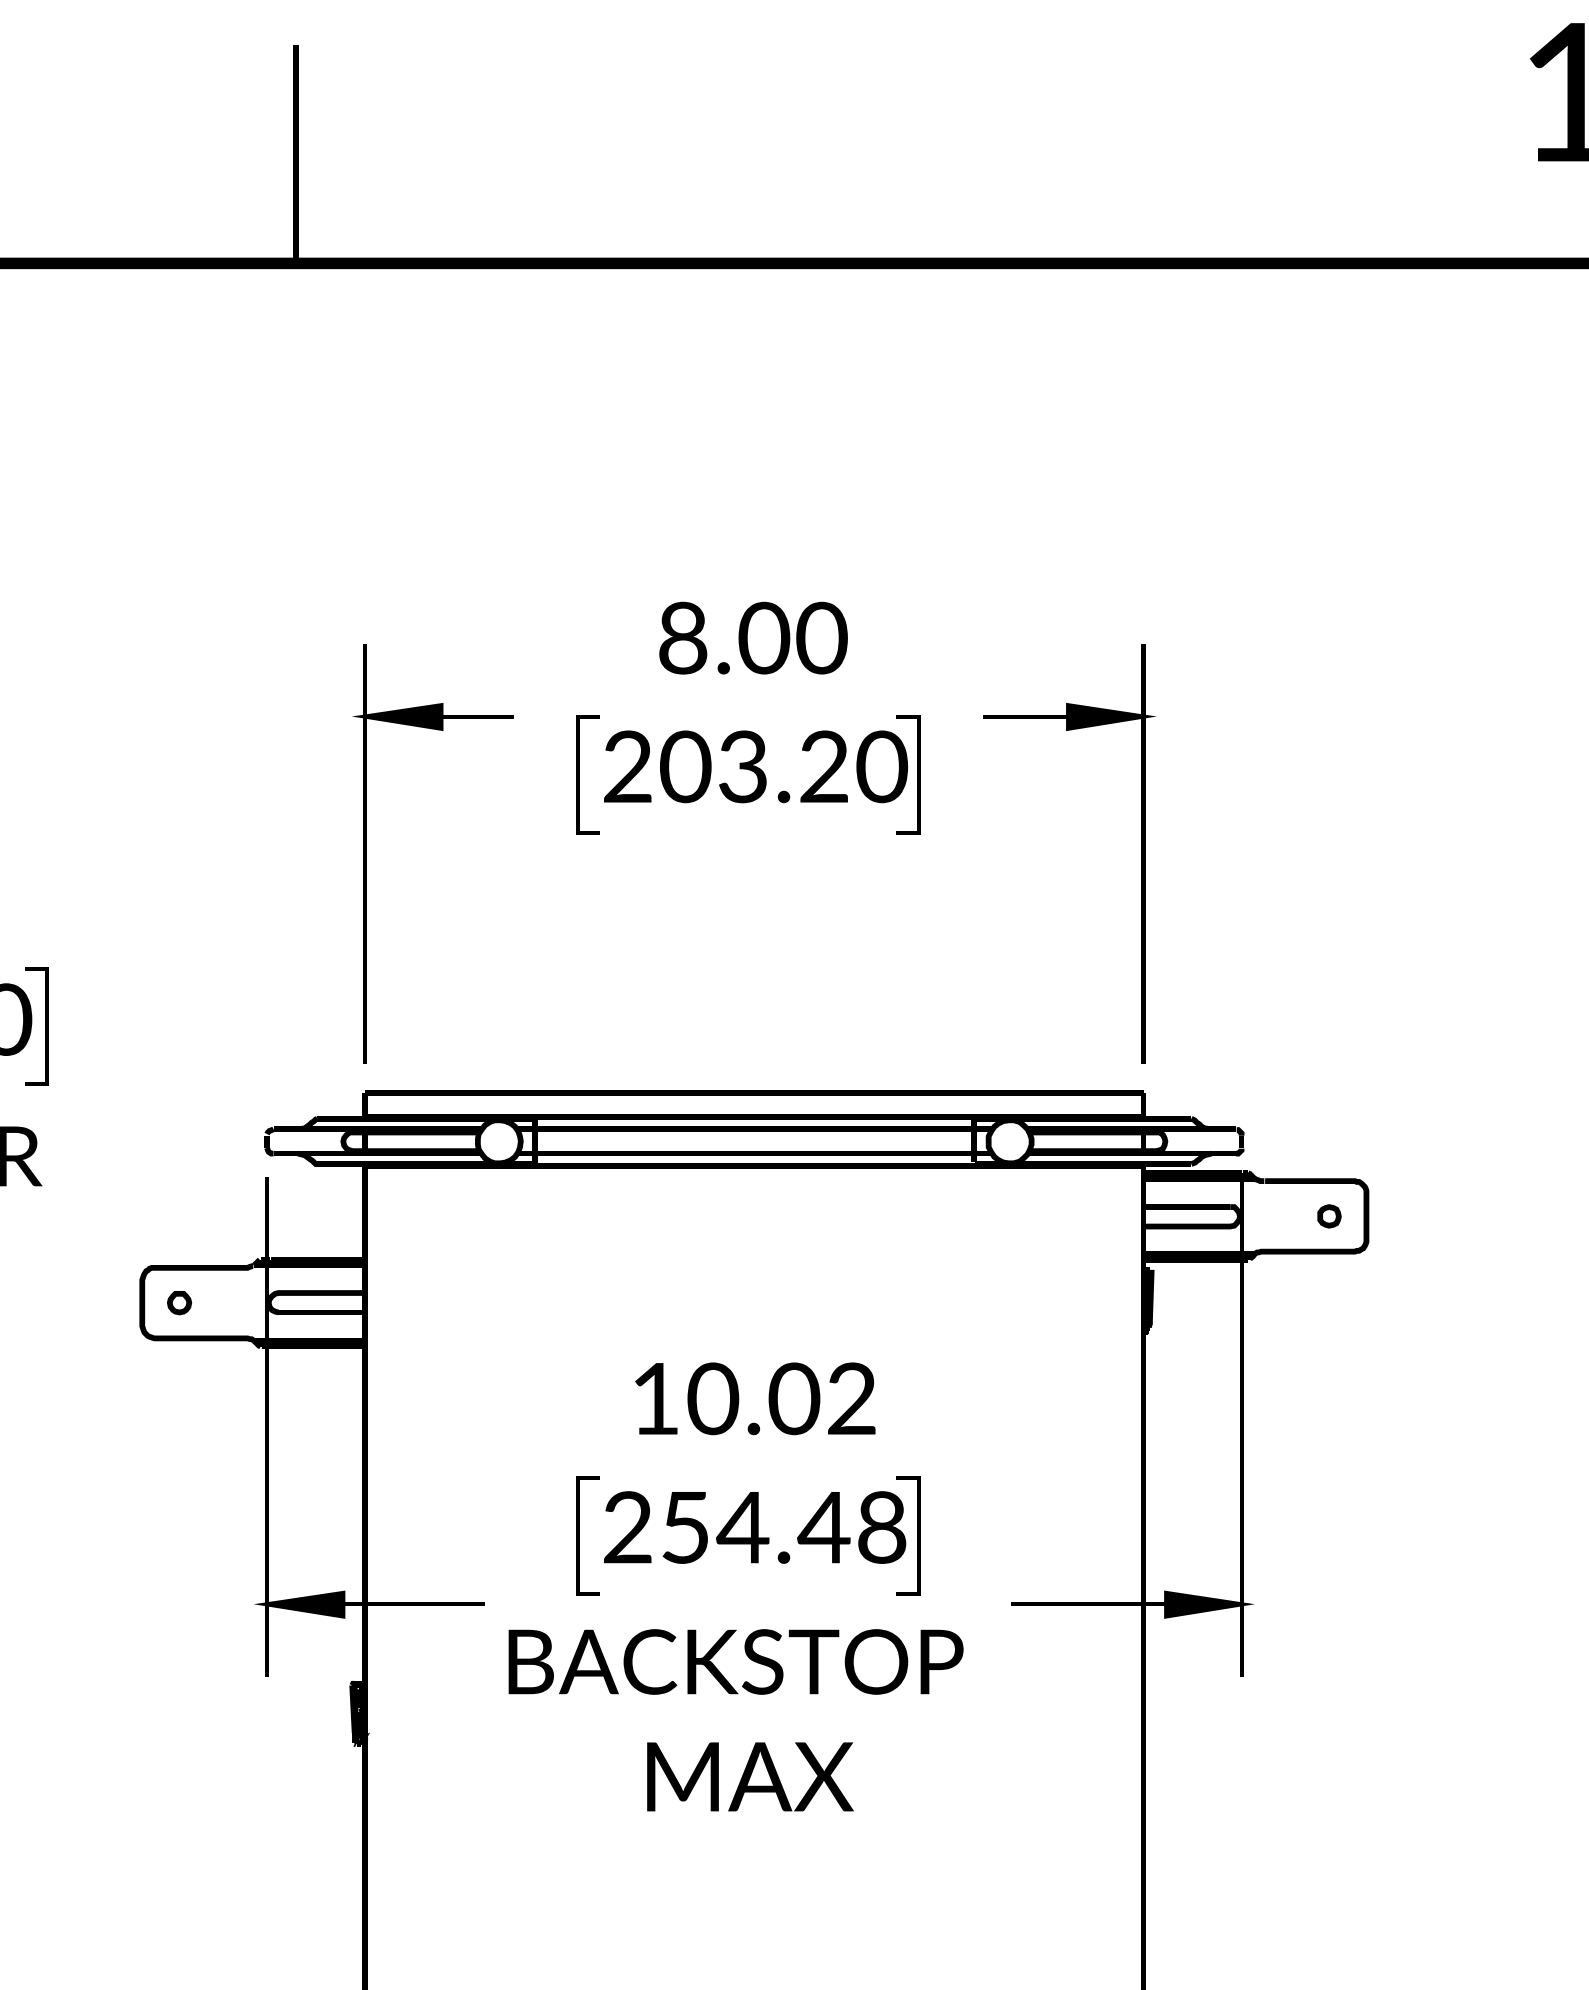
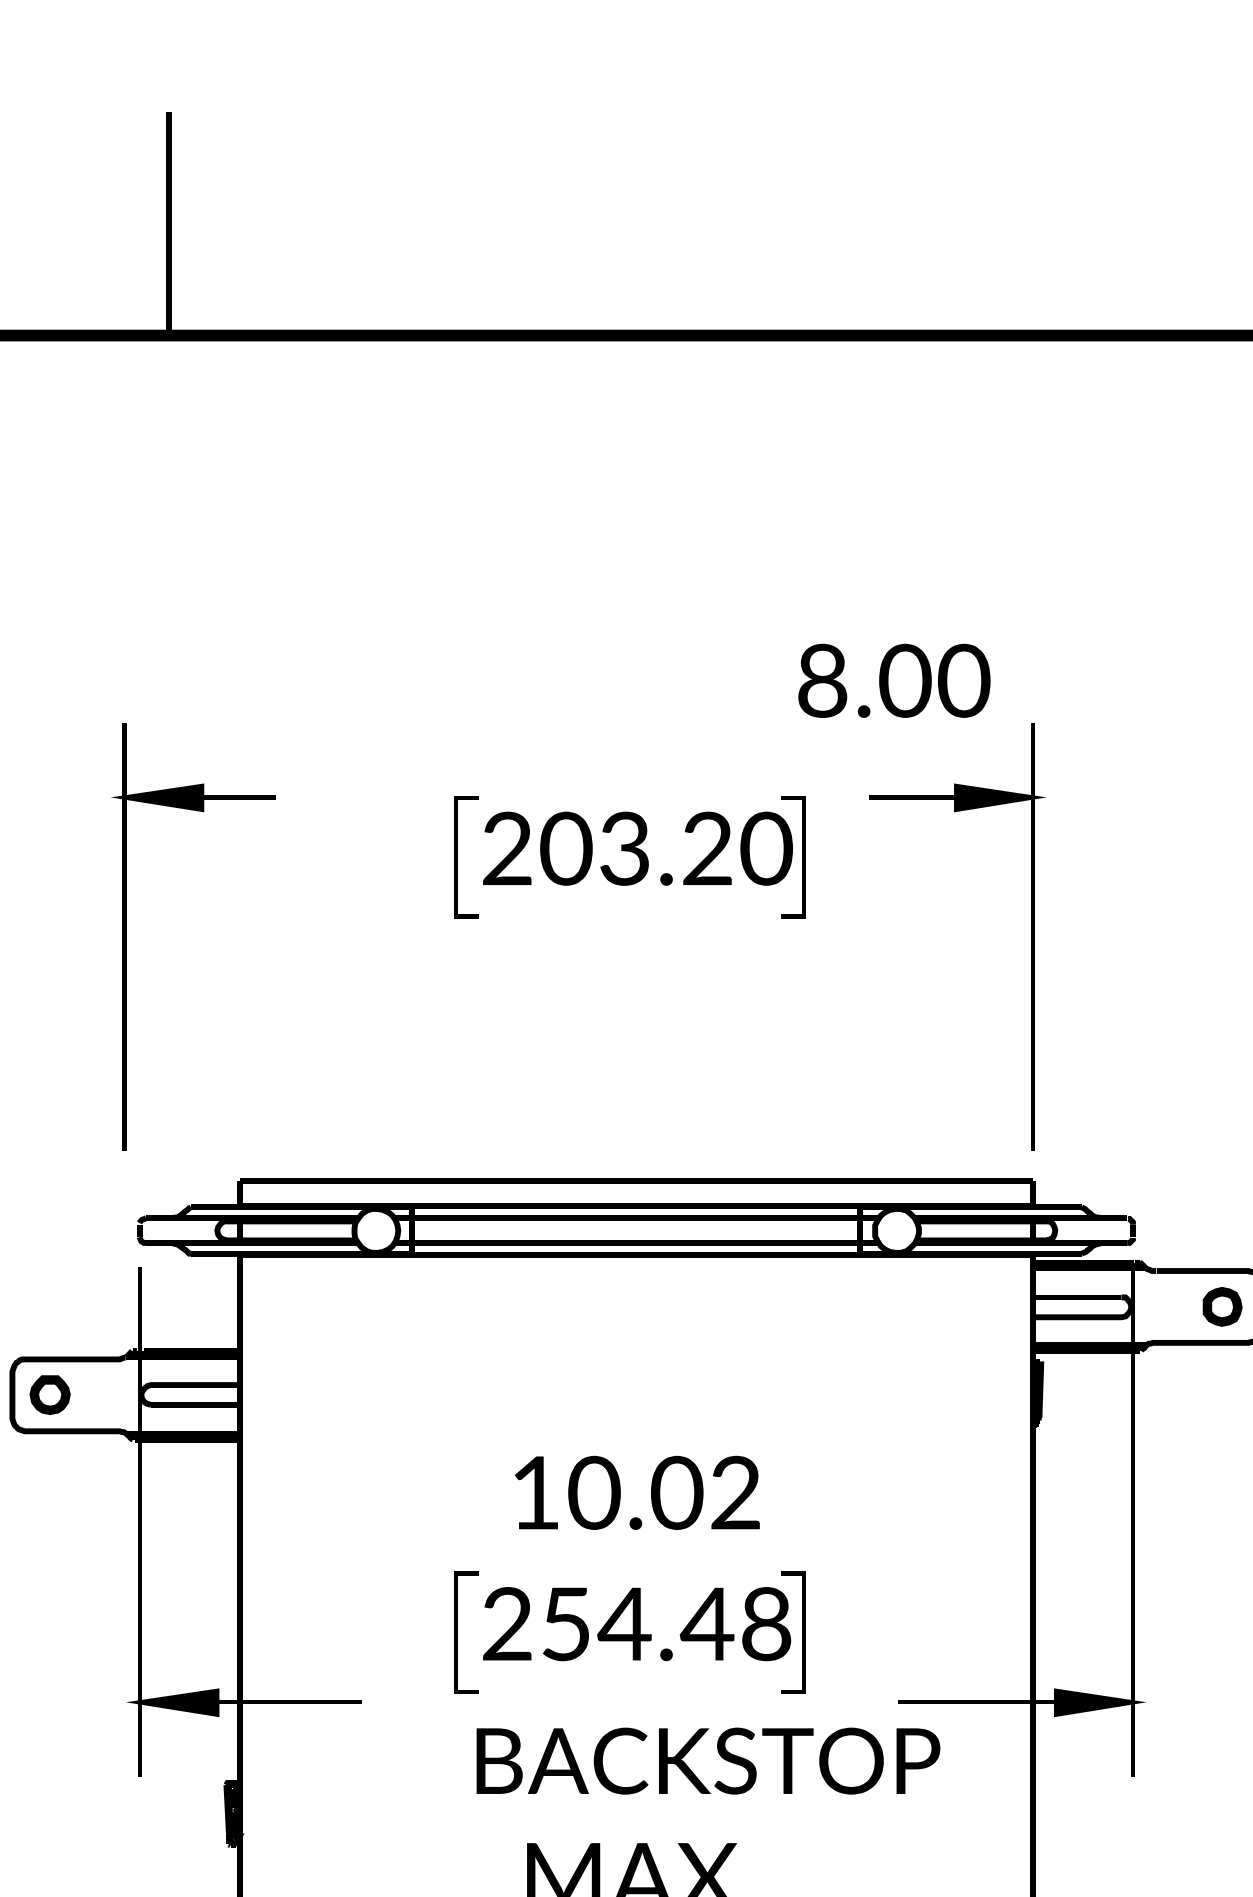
text: (753, 637) -> (894, 680), moved
part: (366, 853) -> (125, 937), moved
part: (1329, 1216) -> (1222, 1307), size x1.6
part: (179, 1303) -> (50, 1395), size x1.6
text: (735, 1661) -> (707, 1760), moved

